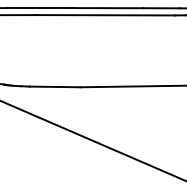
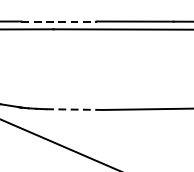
line: (41, 8) -> (59, 21), solid -> dashed
line: (55, 86) -> (75, 109), solid -> dashed

